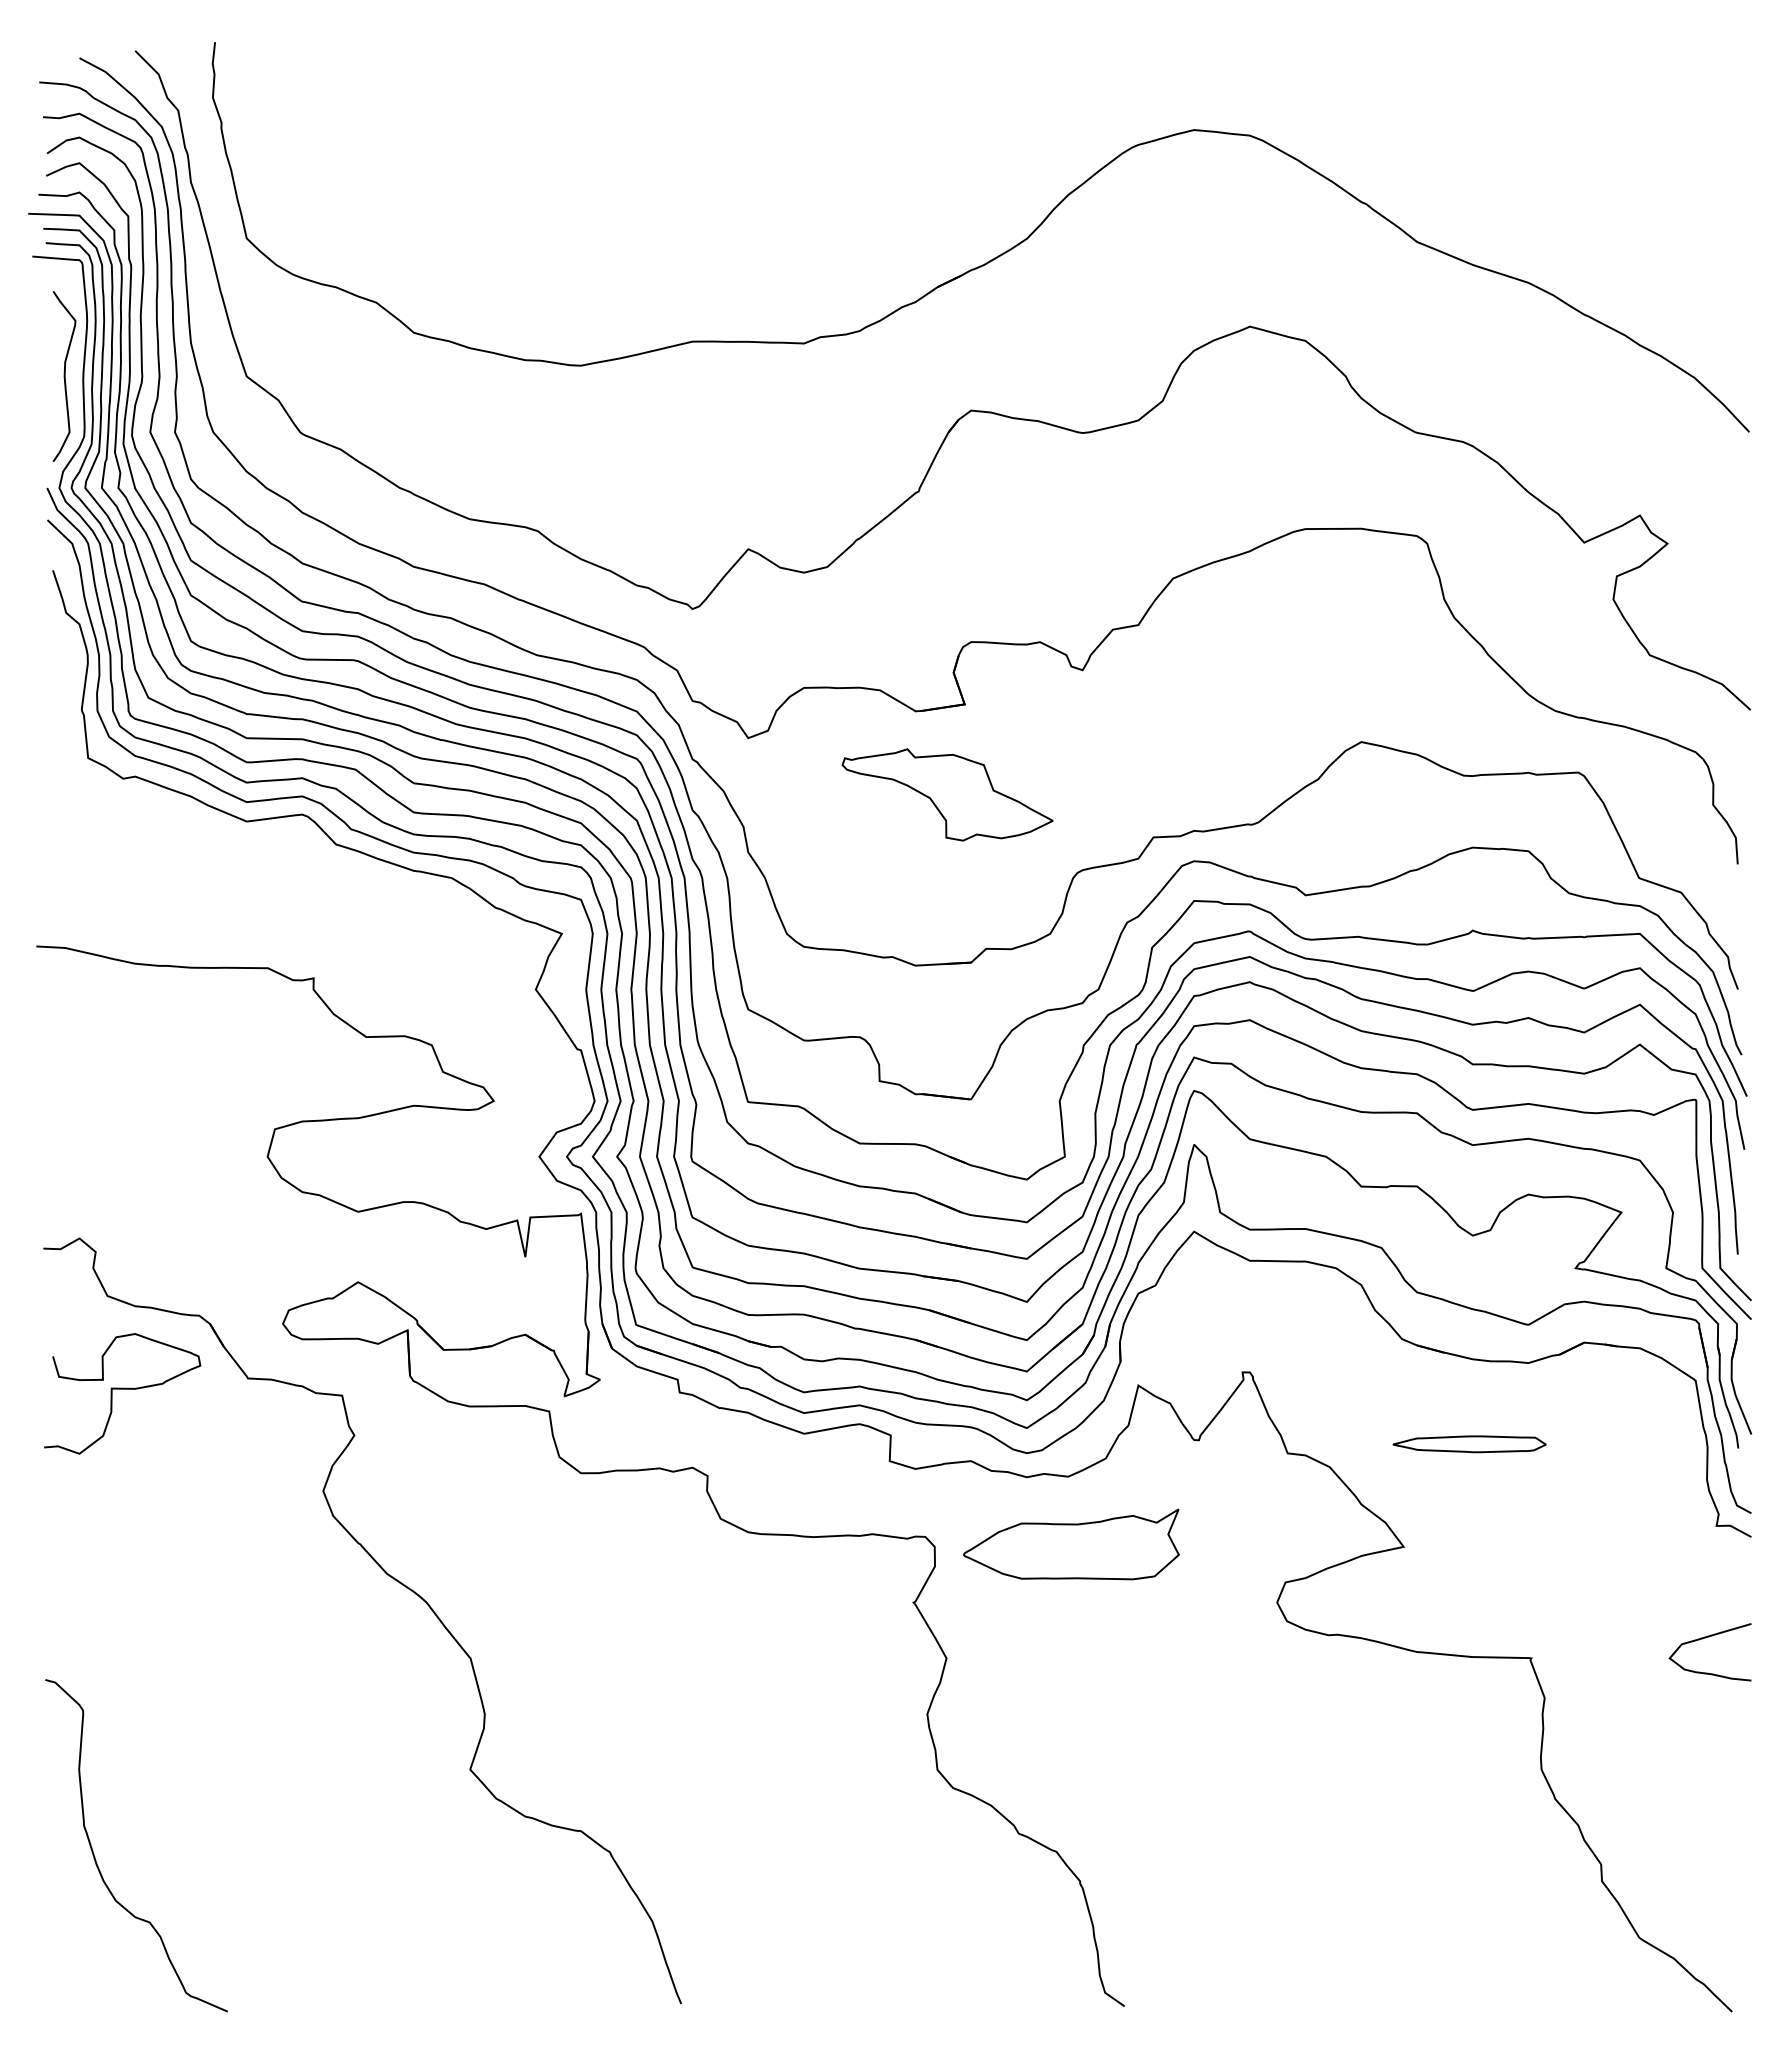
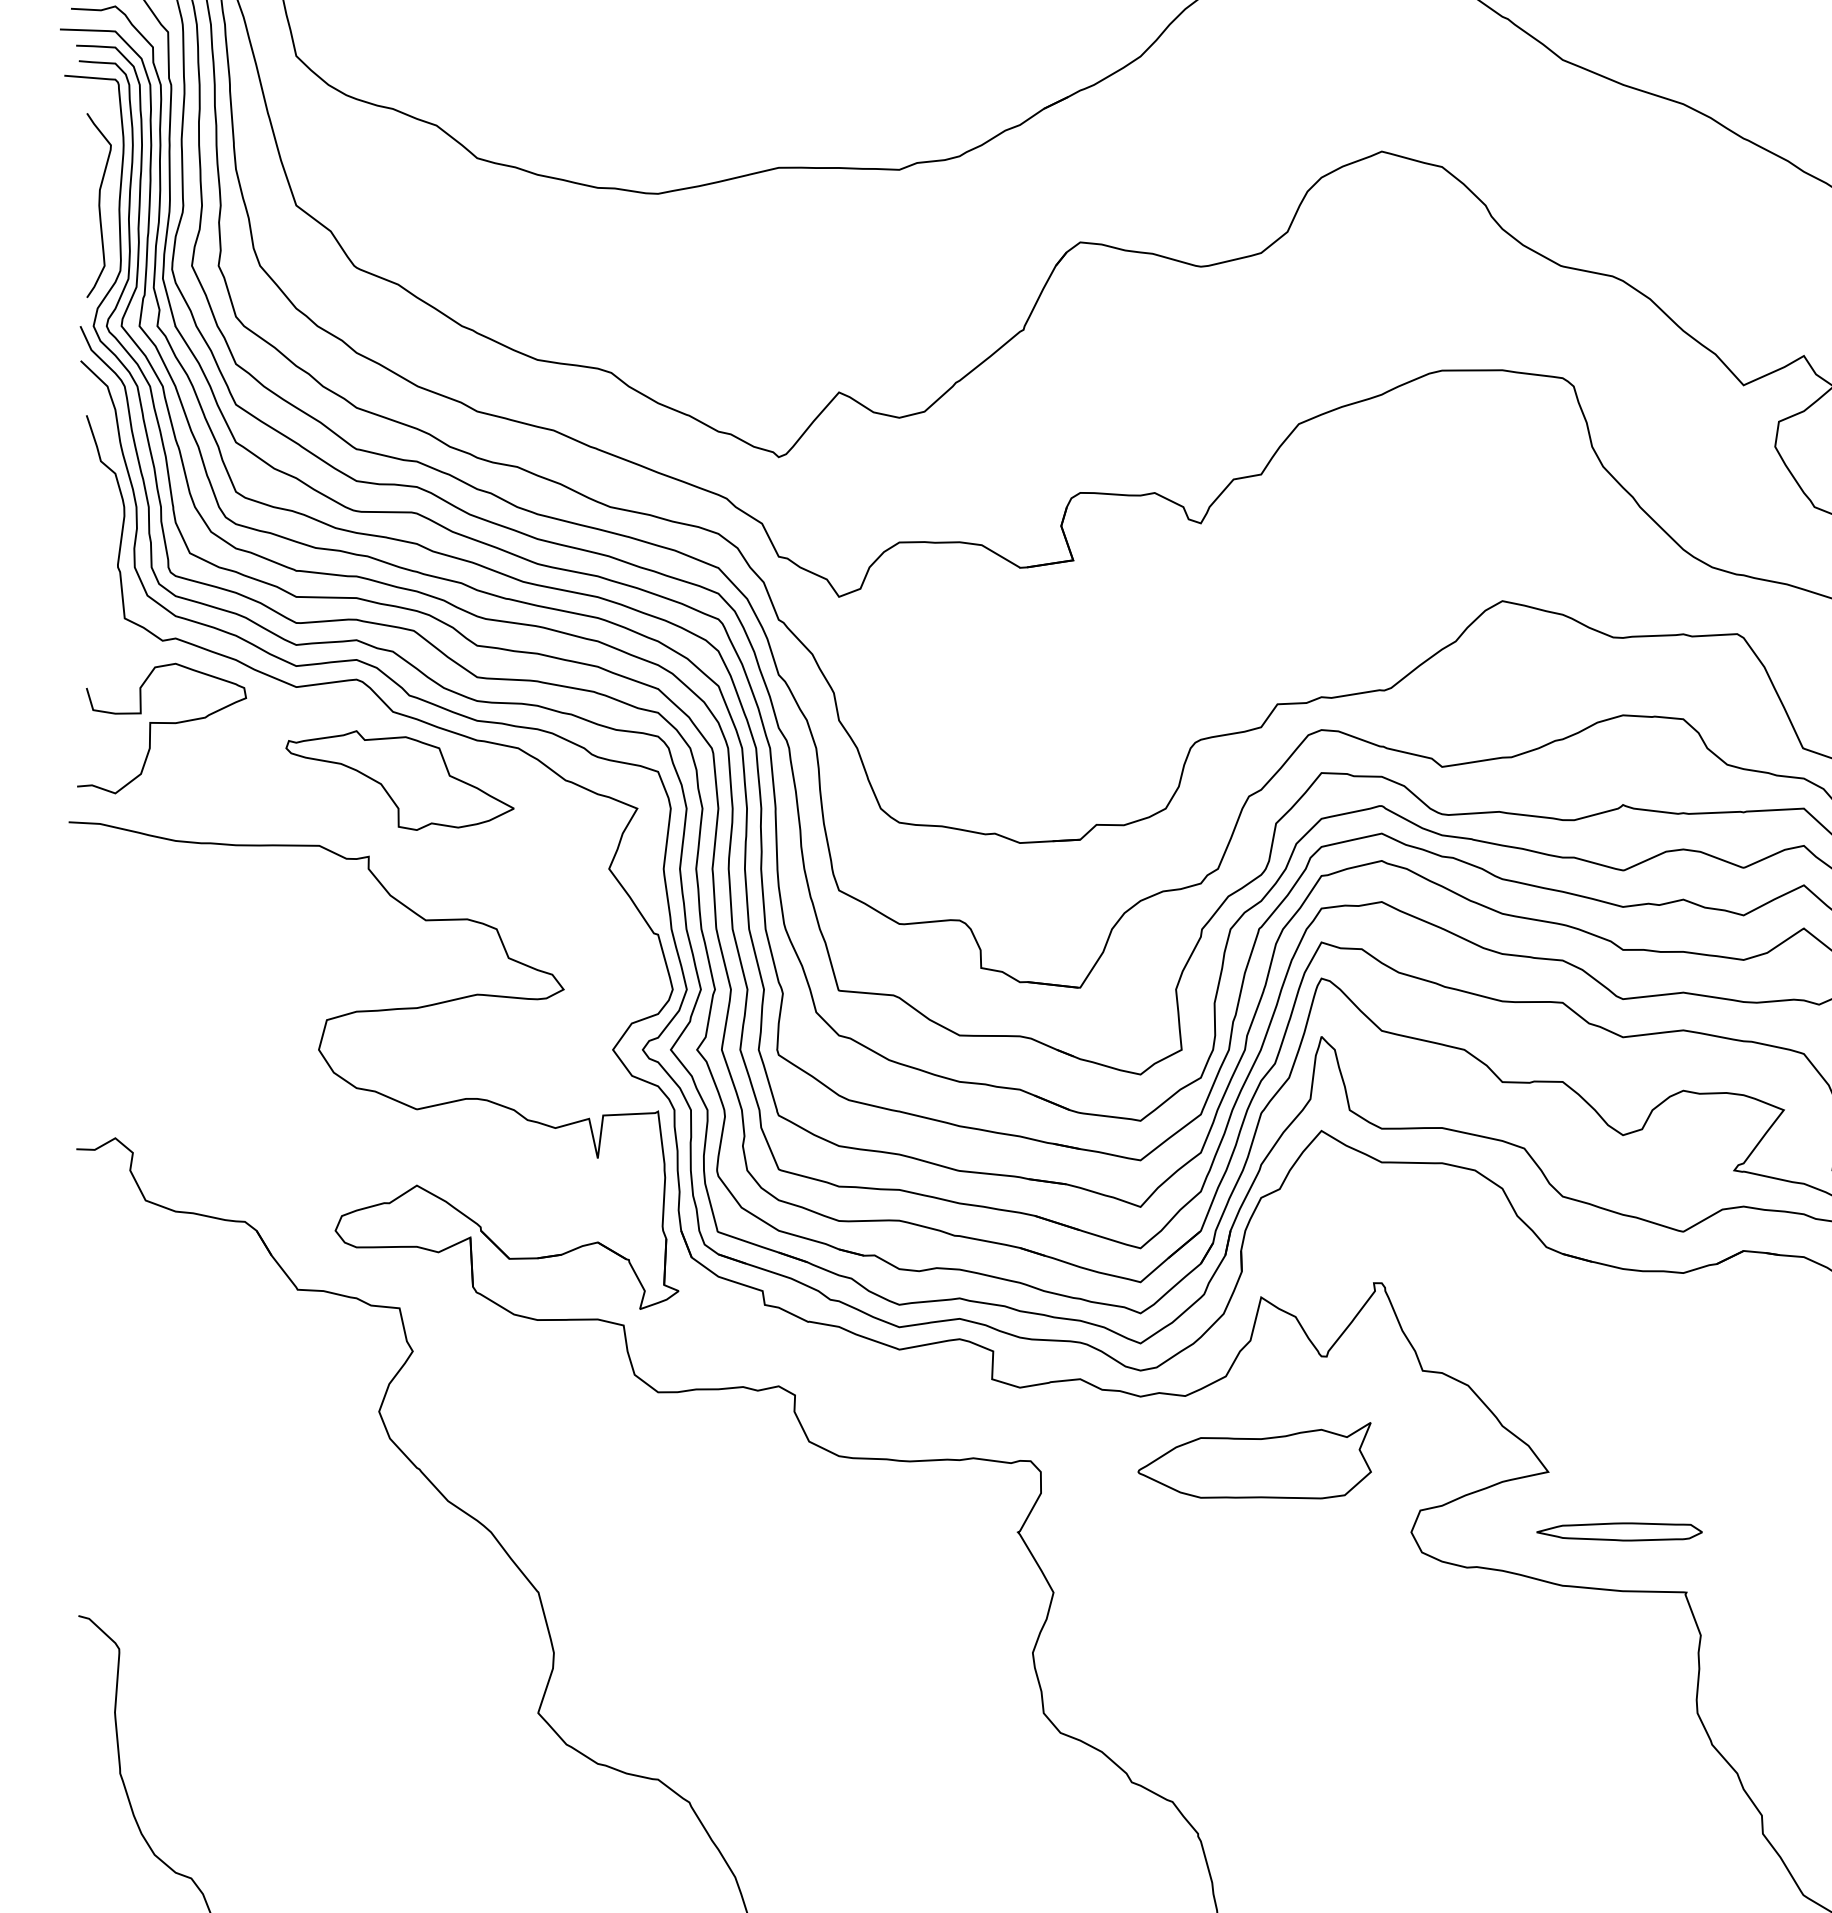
part: (947, 794) -> (399, 780), moved
curve: (122, 1389) -> (161, 723), moved
part: (1469, 1444) -> (1619, 1532), moved
part: (1071, 1544) -> (1254, 1460), moved

